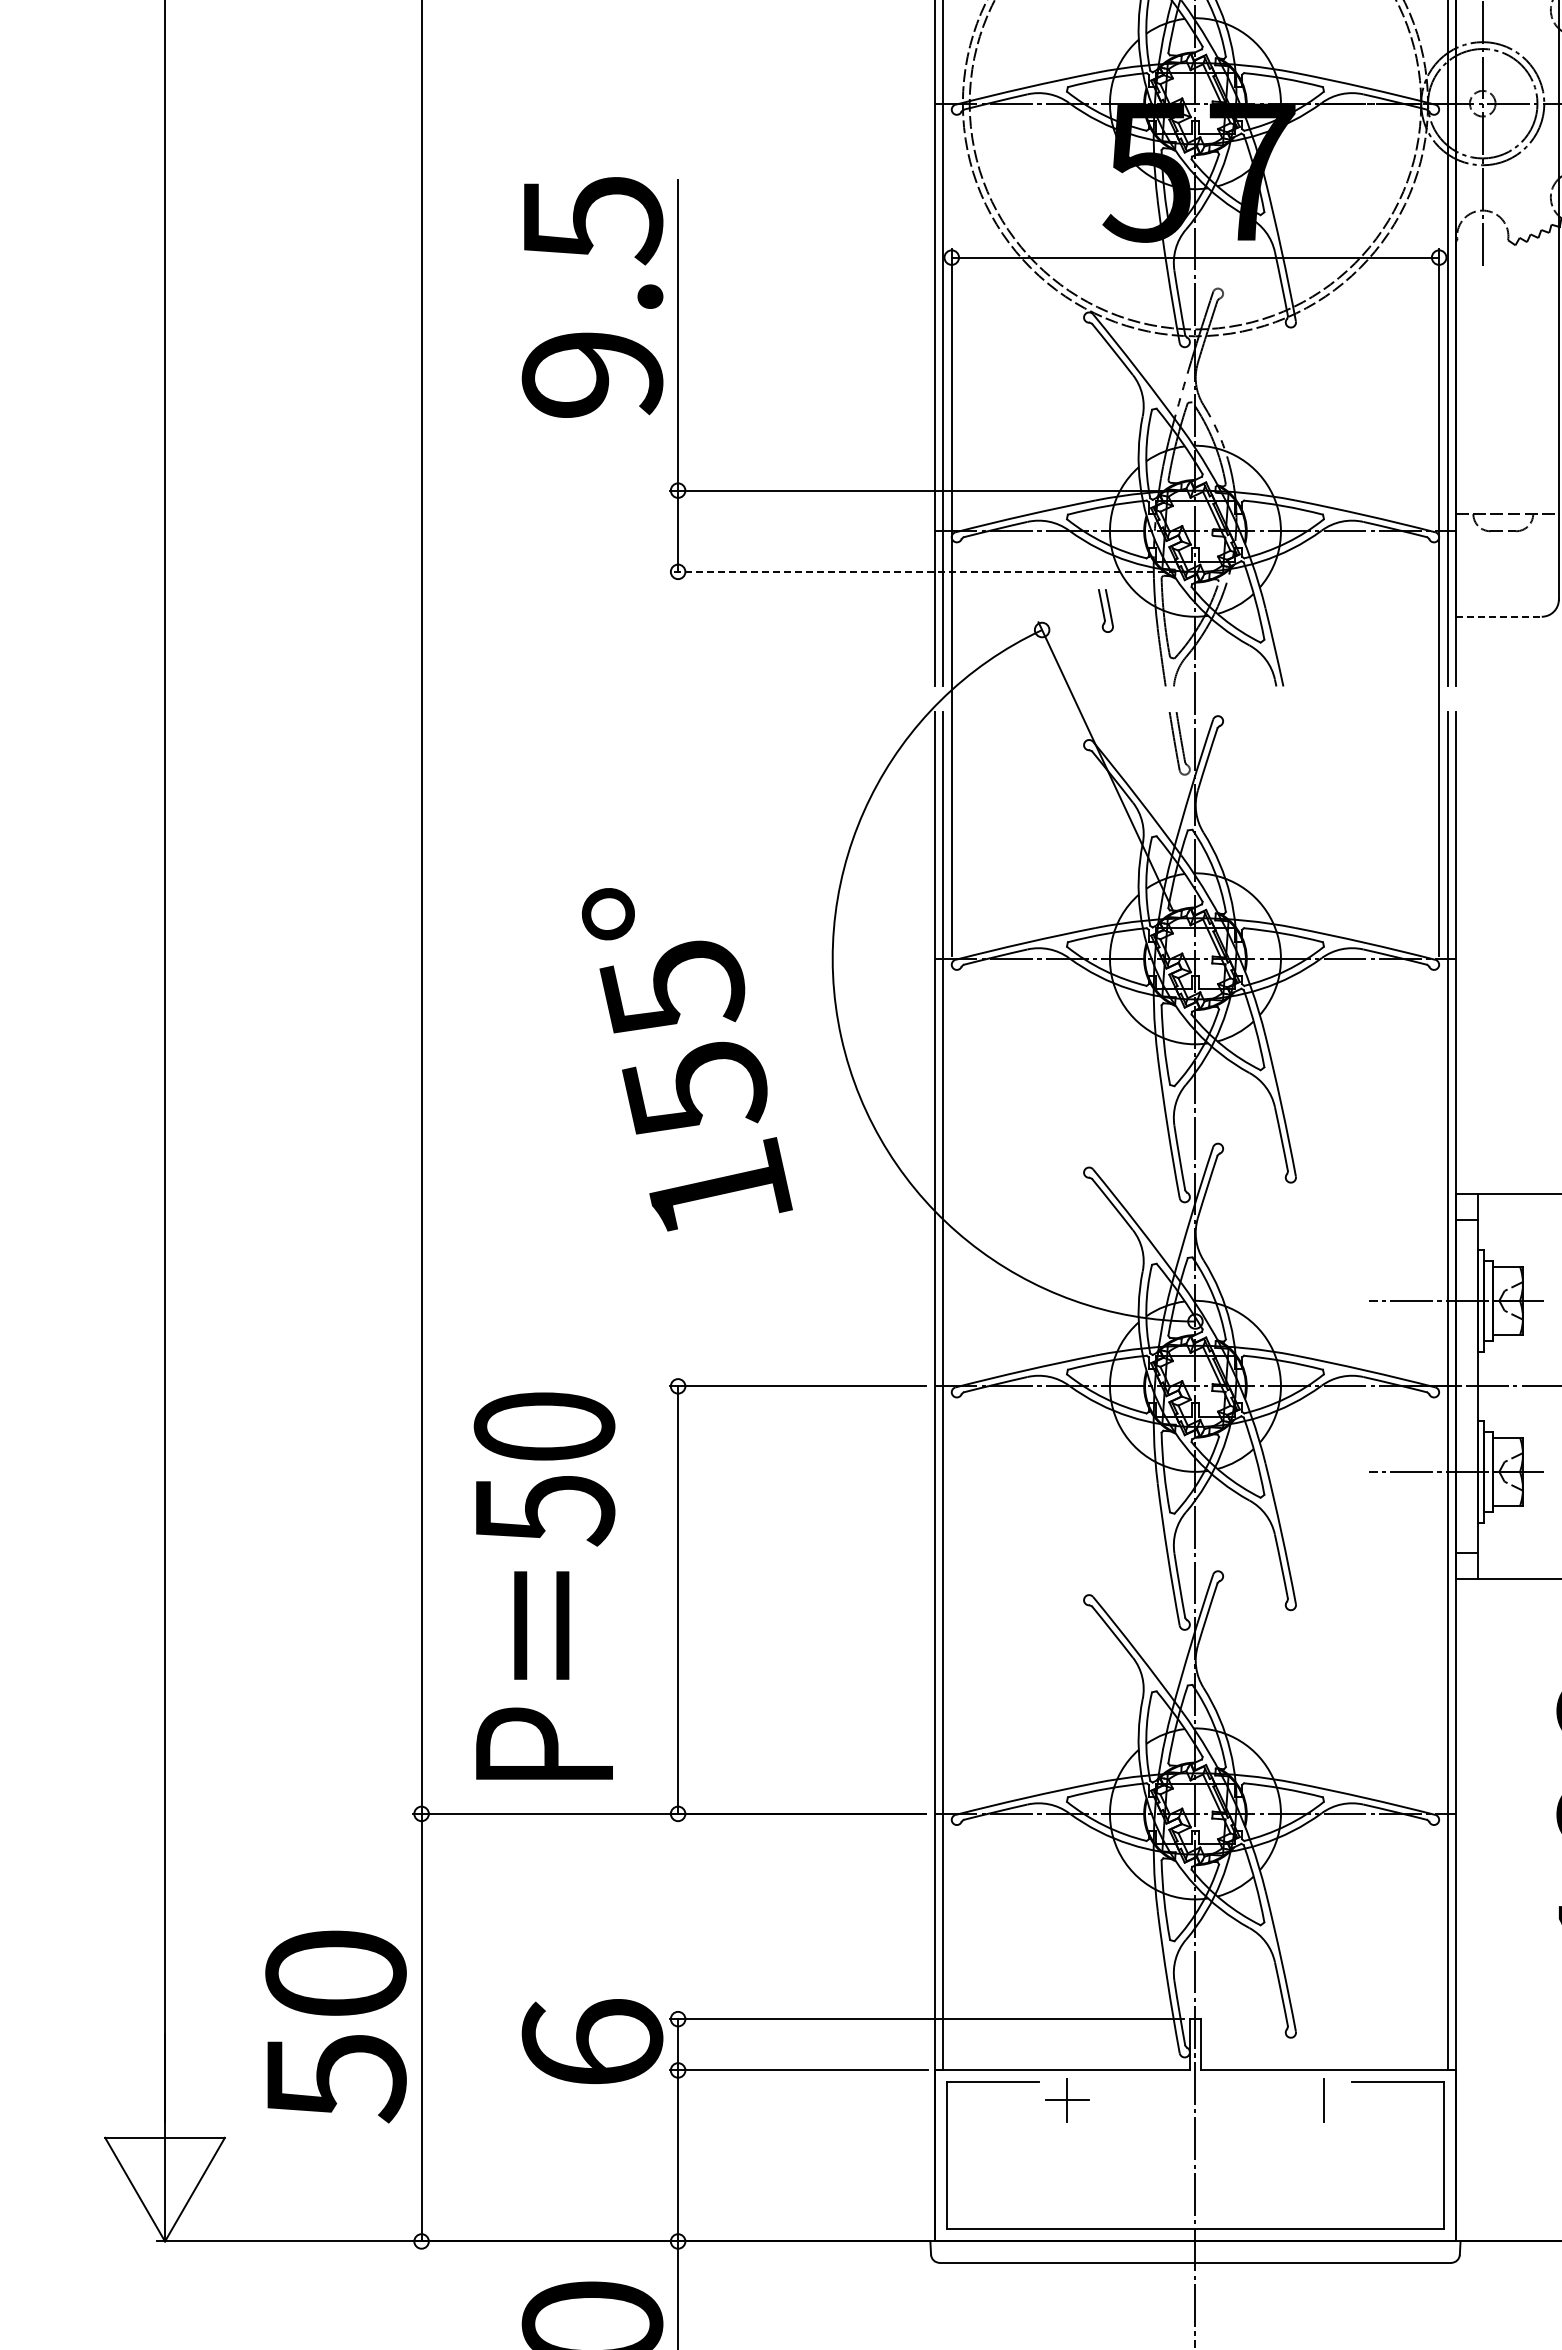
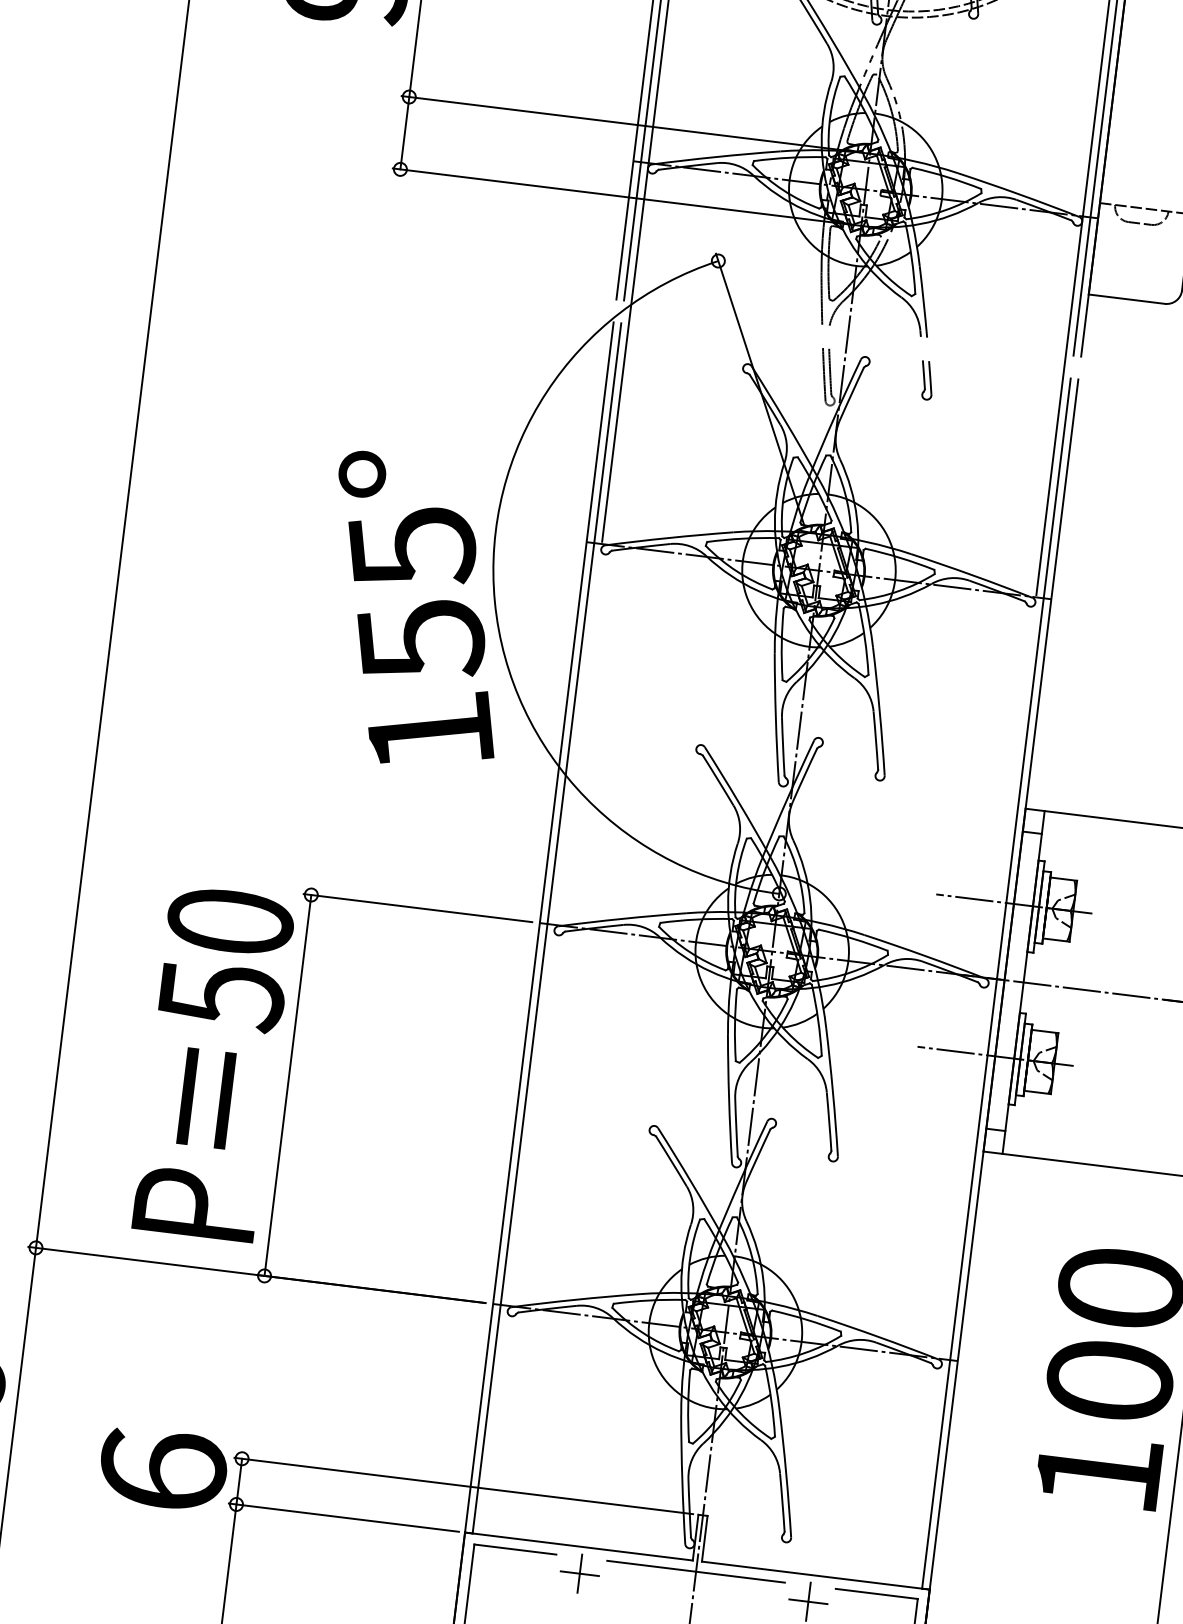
line: (928, 571) -> (623, 196), dashed -> solid
part: (1105, 610) -> (926, 380), moved
line: (1499, 616) -> (1127, 299), dashed -> solid
text: (686, 1059) -> (416, 612), moved
text: (544, 1585) -> (213, 1063), moved
line: (1195, 2082) -> (696, 1571), added
line: (1323, 2100) -> (808, 1601), added

